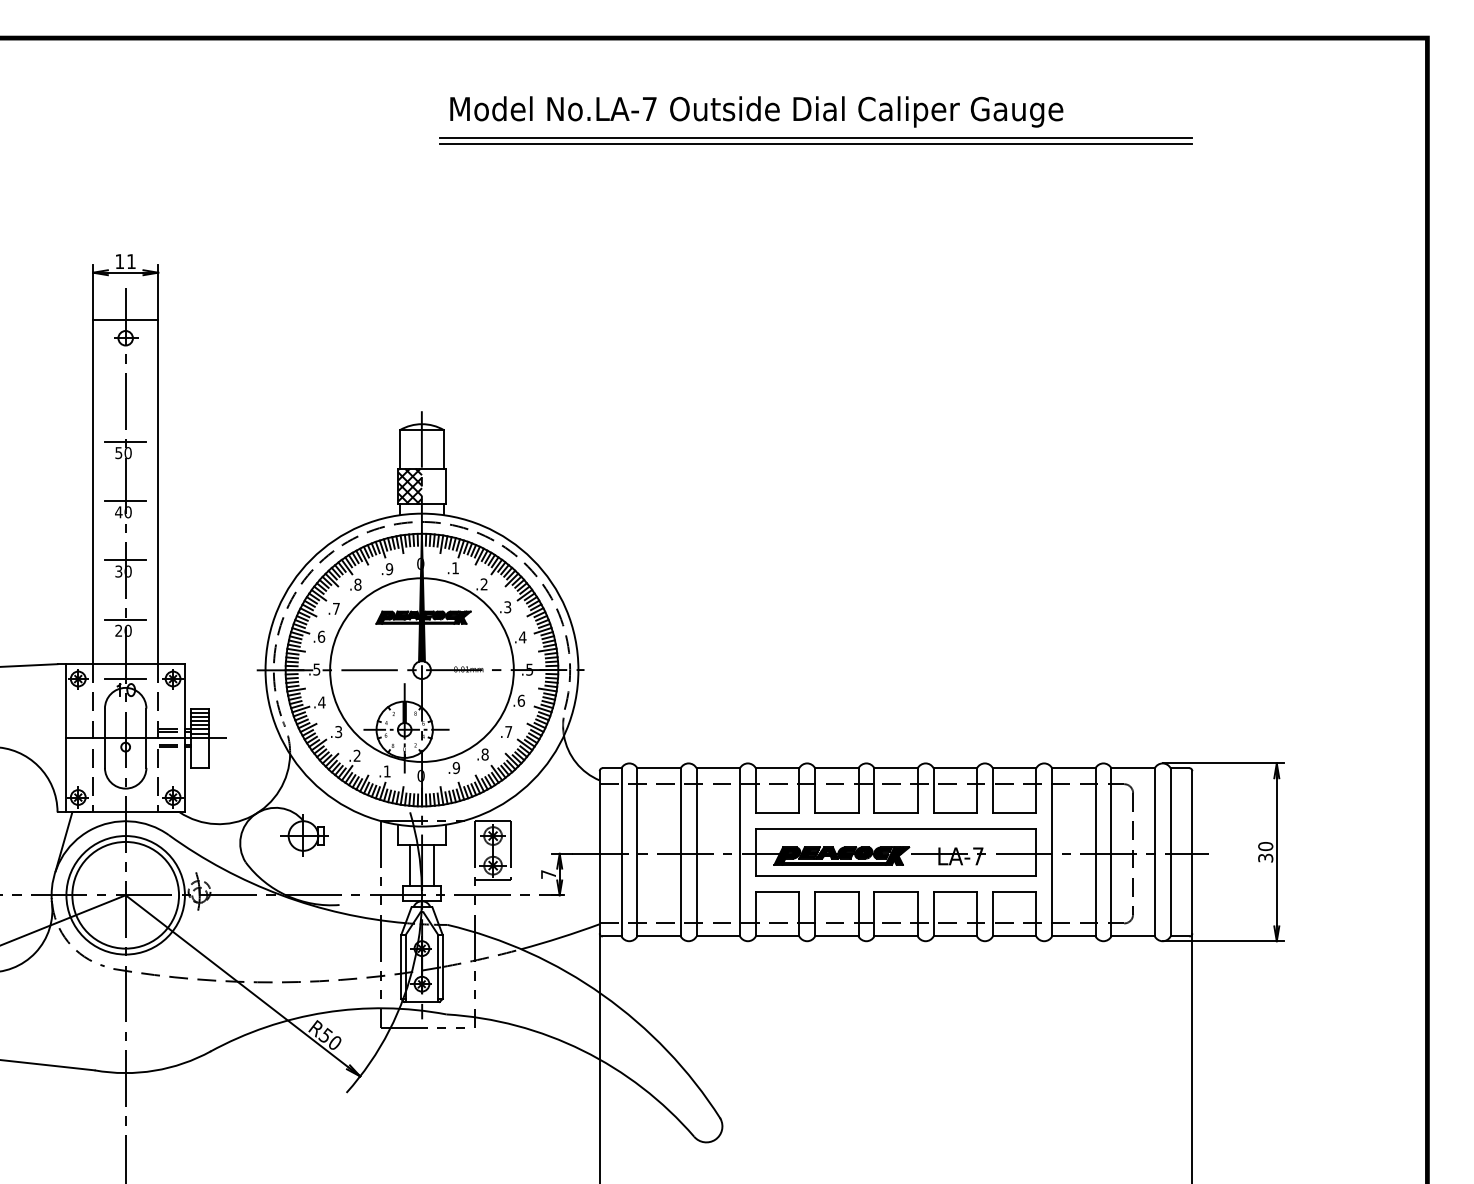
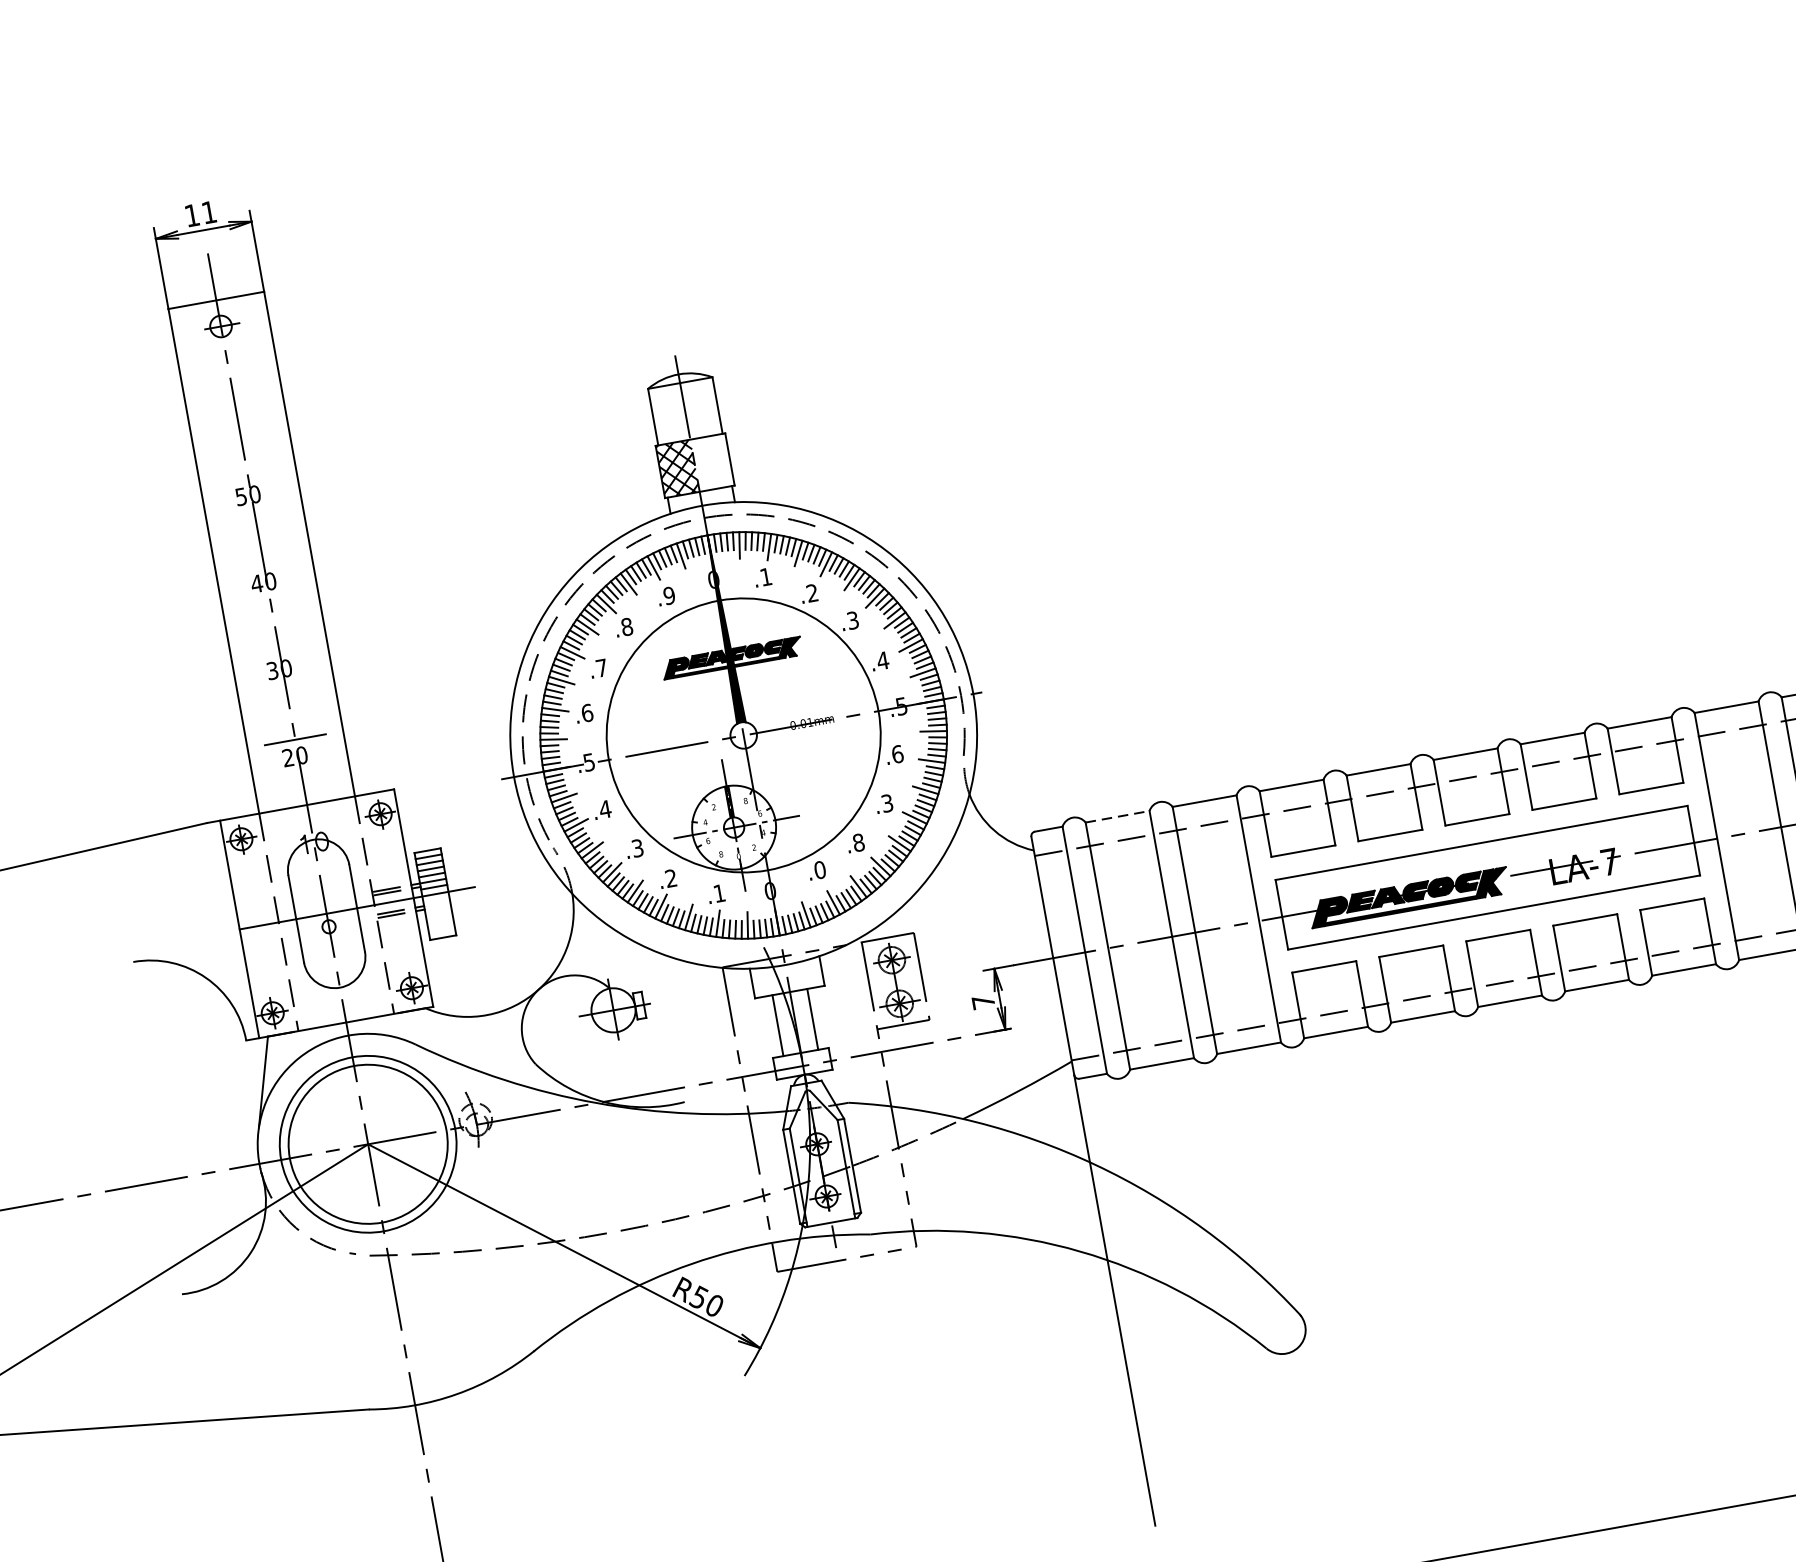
line: (125, 441) -> (248, 478), removed
line: (125, 501) -> (263, 566), removed
line: (125, 560) -> (279, 652), removed
line: (125, 679) -> (310, 827), removed
text: (508, 732) -> (887, 804), .7 -> .3
text: (455, 768) -> (818, 871), .9 -> .0
line: (659, 768) -> (1118, 817), solid -> dashed

